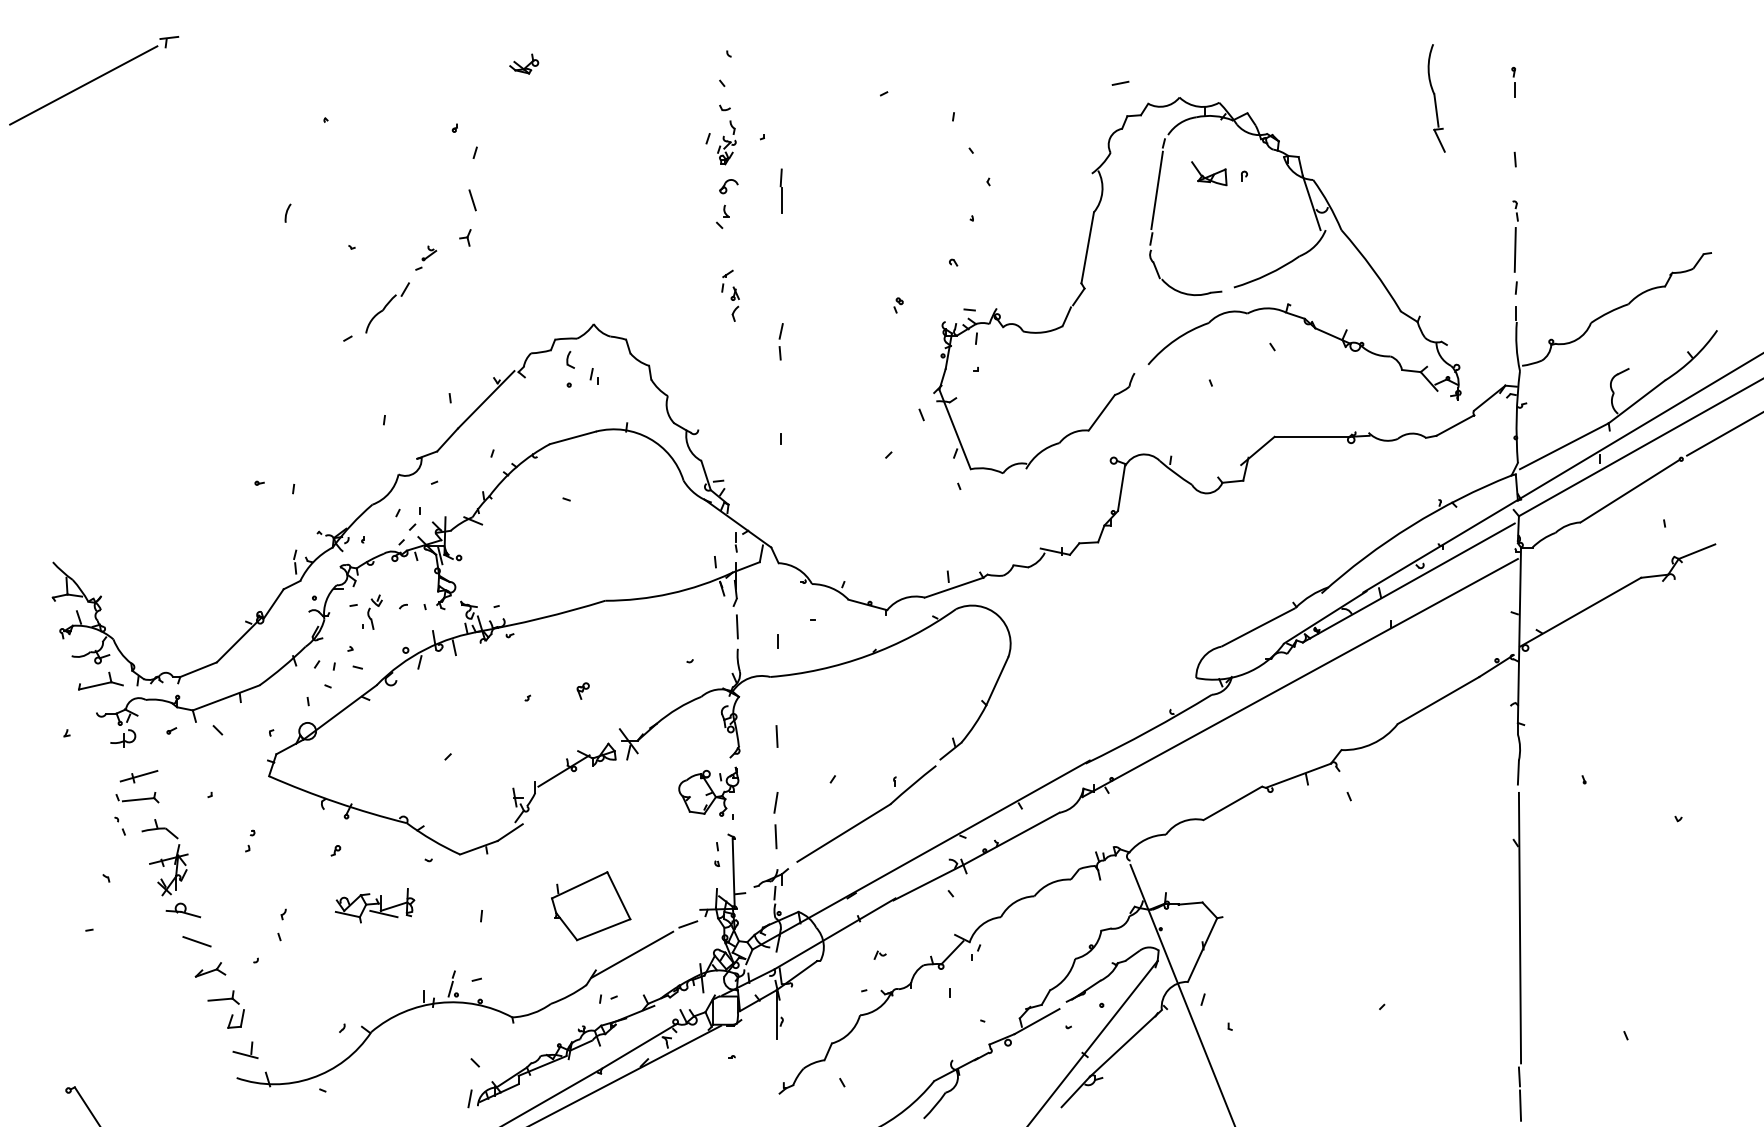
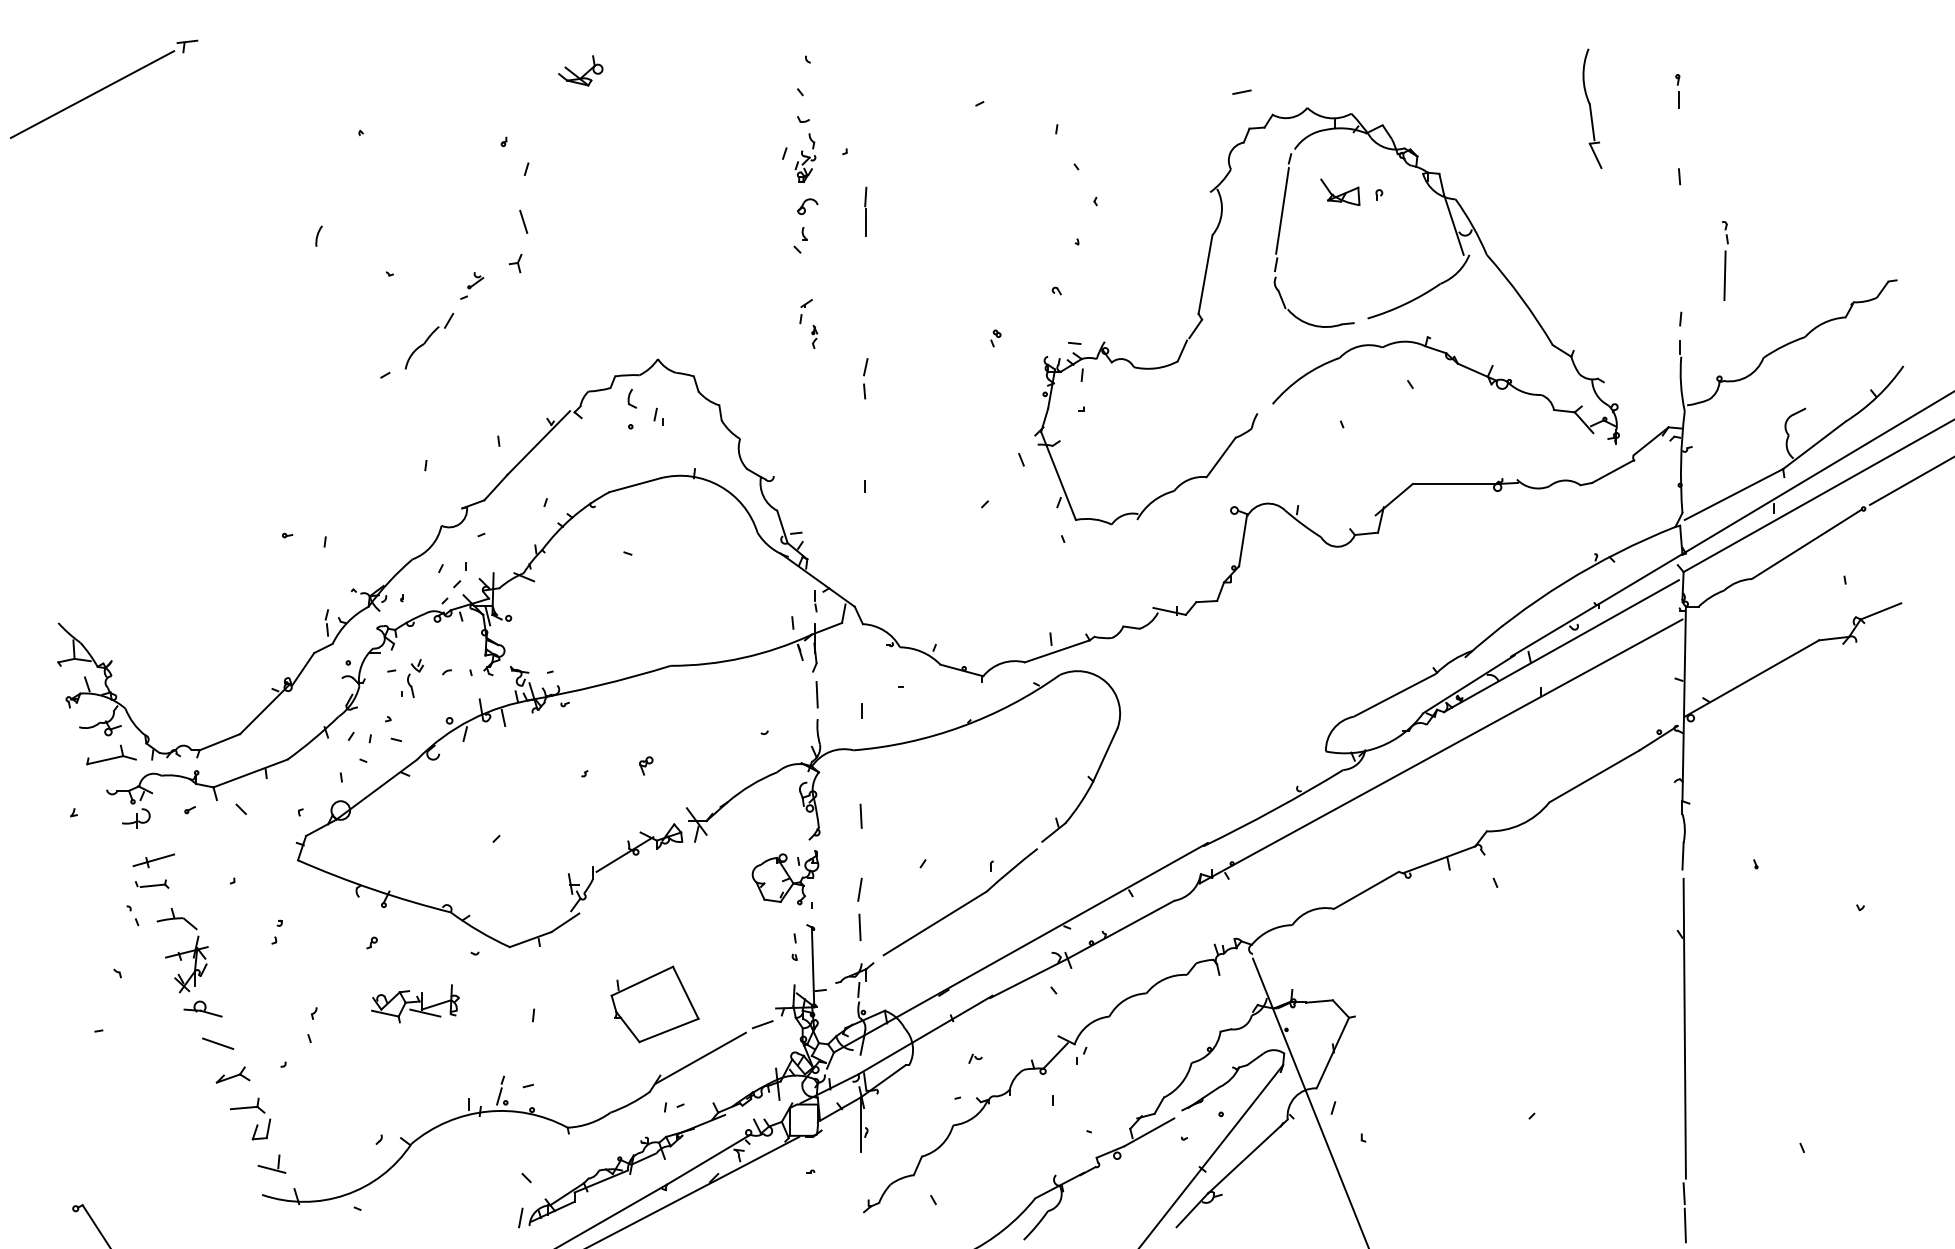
part: (524, 63) -> (581, 70), size x1.4
part: (1515, 236) -> (1725, 260), moved
part: (734, 303) -> (813, 336), size x0.6
part: (137, 797) -> (152, 883), size x0.7

